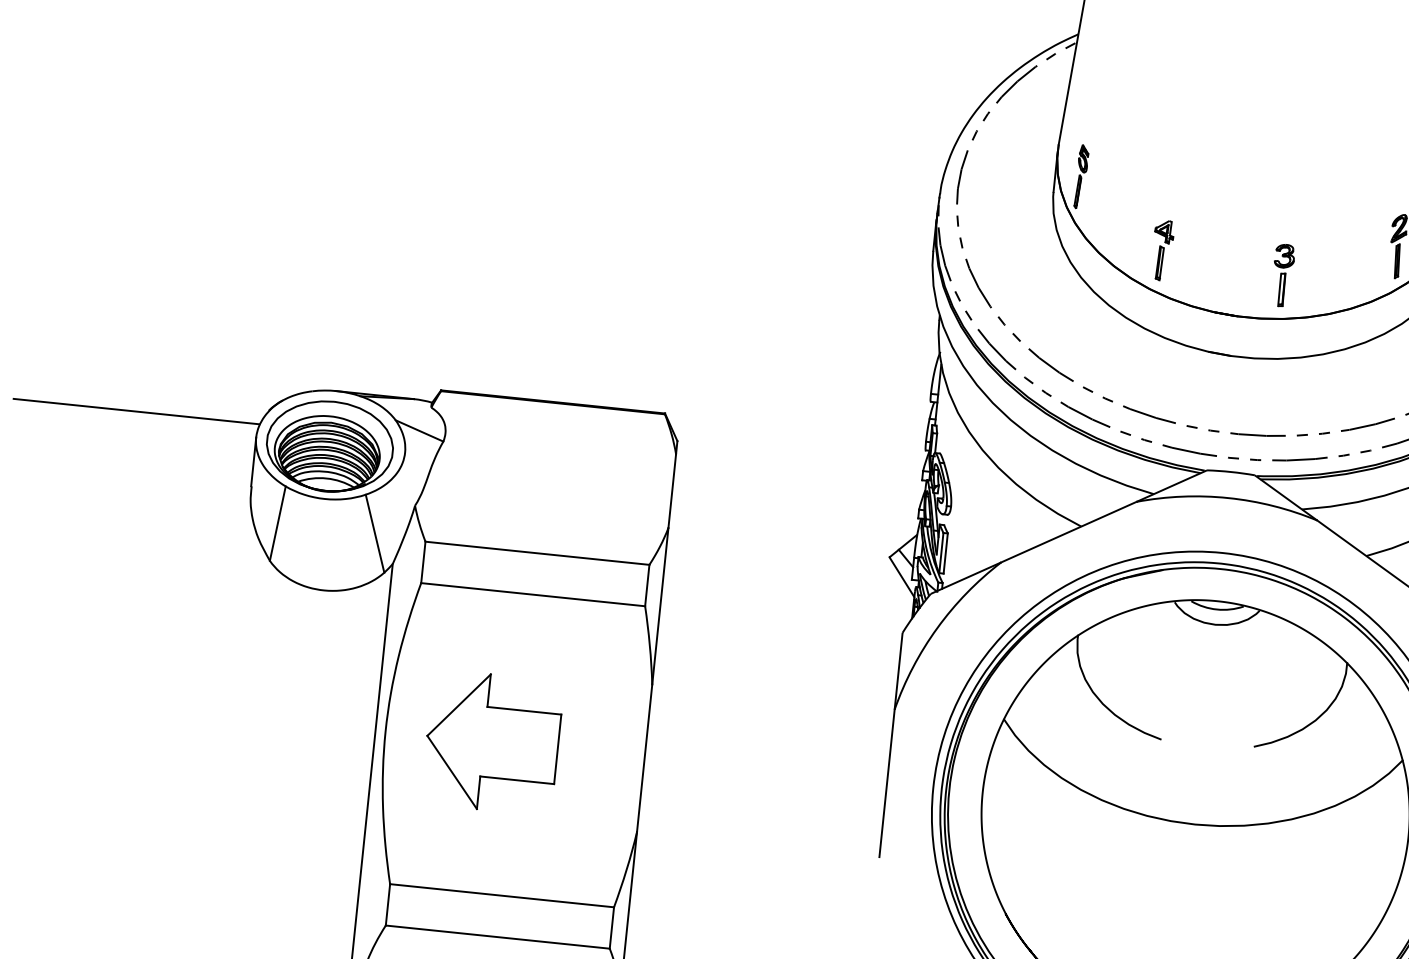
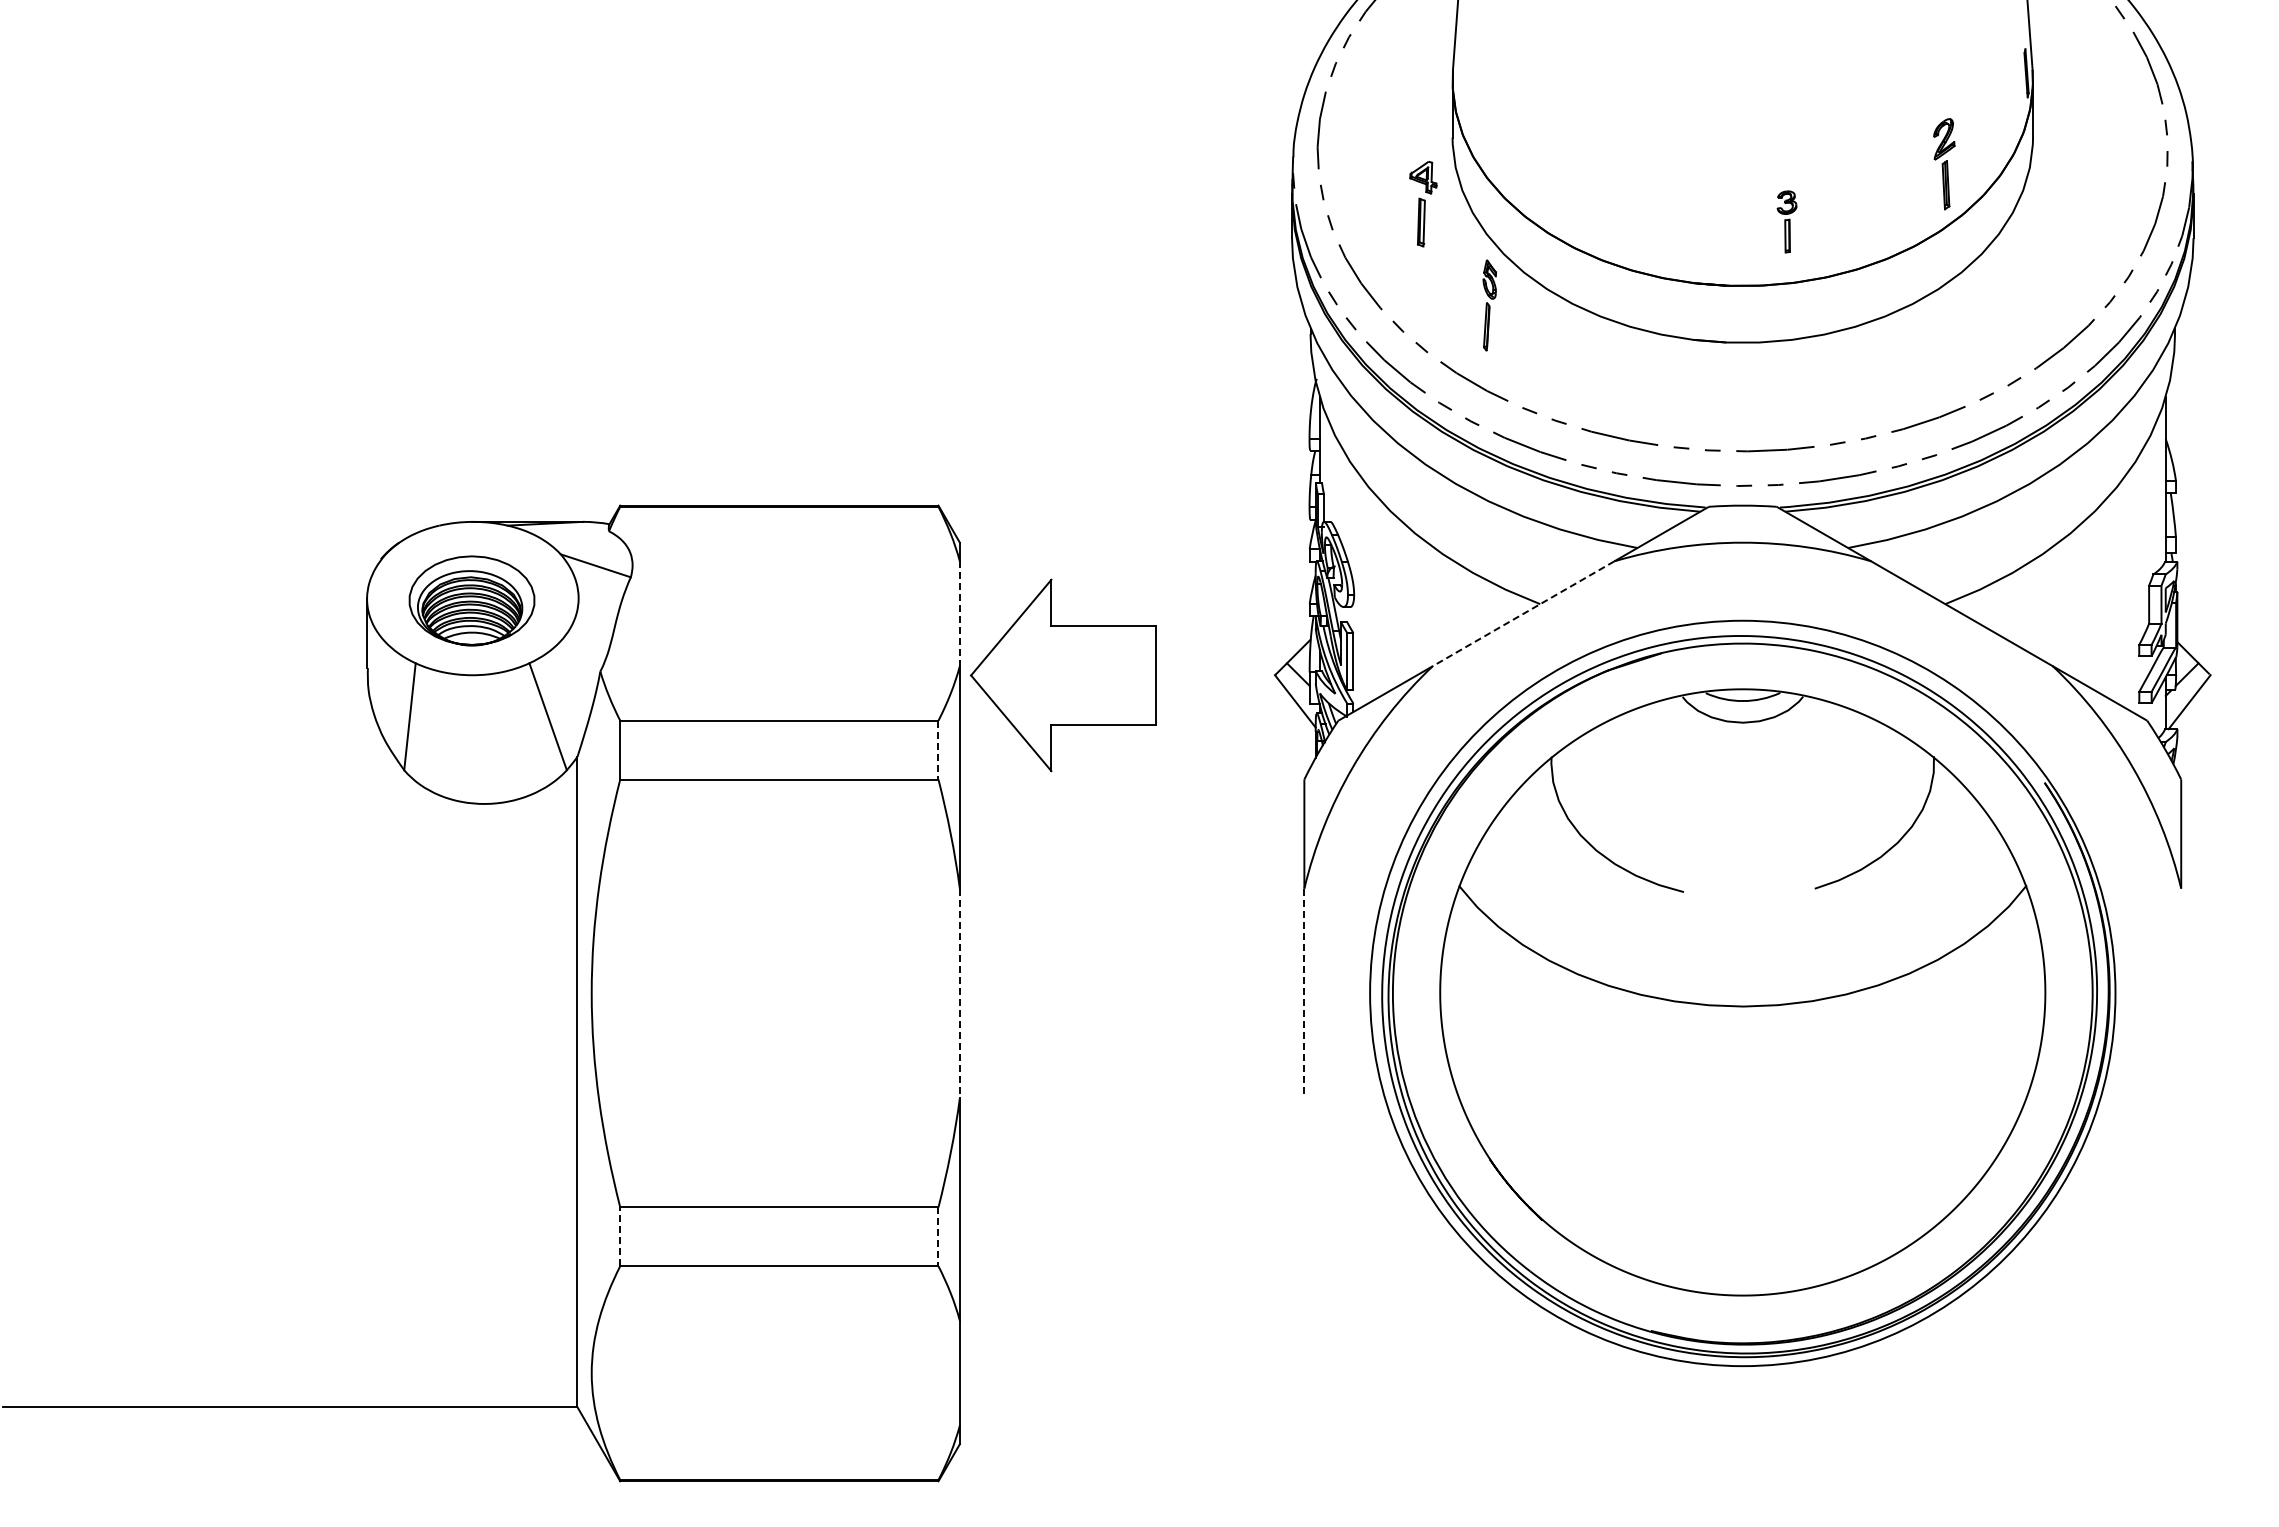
part: (1081, 176) -> (1489, 305), moved
part: (1162, 250) -> (1423, 204), moved
part: (1282, 275) -> (1786, 221), size x0.7
line: (136, 411) -> (194, 579), removed
part: (329, 446) -> (471, 600), size x0.7
line: (671, 491) -> (959, 614), solid -> dashed
line: (1068, 531) -> (1523, 613), solid -> dashed
line: (647, 585) -> (938, 750), solid -> dashed
part: (492, 742) -> (1063, 675), moved
line: (644, 758) -> (959, 993), solid -> dashed
line: (887, 783) -> (1304, 993), solid -> dashed
line: (388, 904) -> (620, 1236), solid -> dashed
line: (611, 928) -> (938, 1237), solid -> dashed

